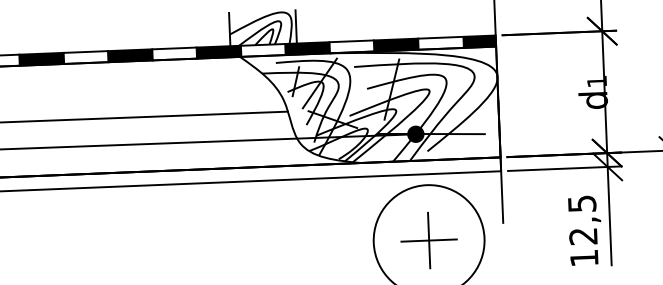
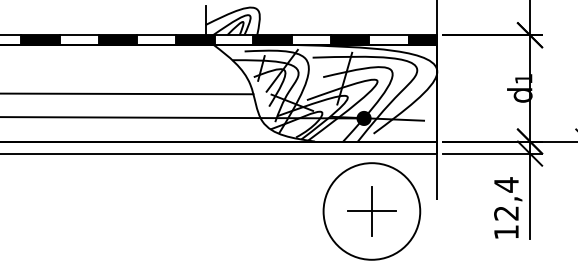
line: (296, 26) -> (263, 20), removed
text: (582, 203) -> (506, 184), 12,5 -> 12,4

